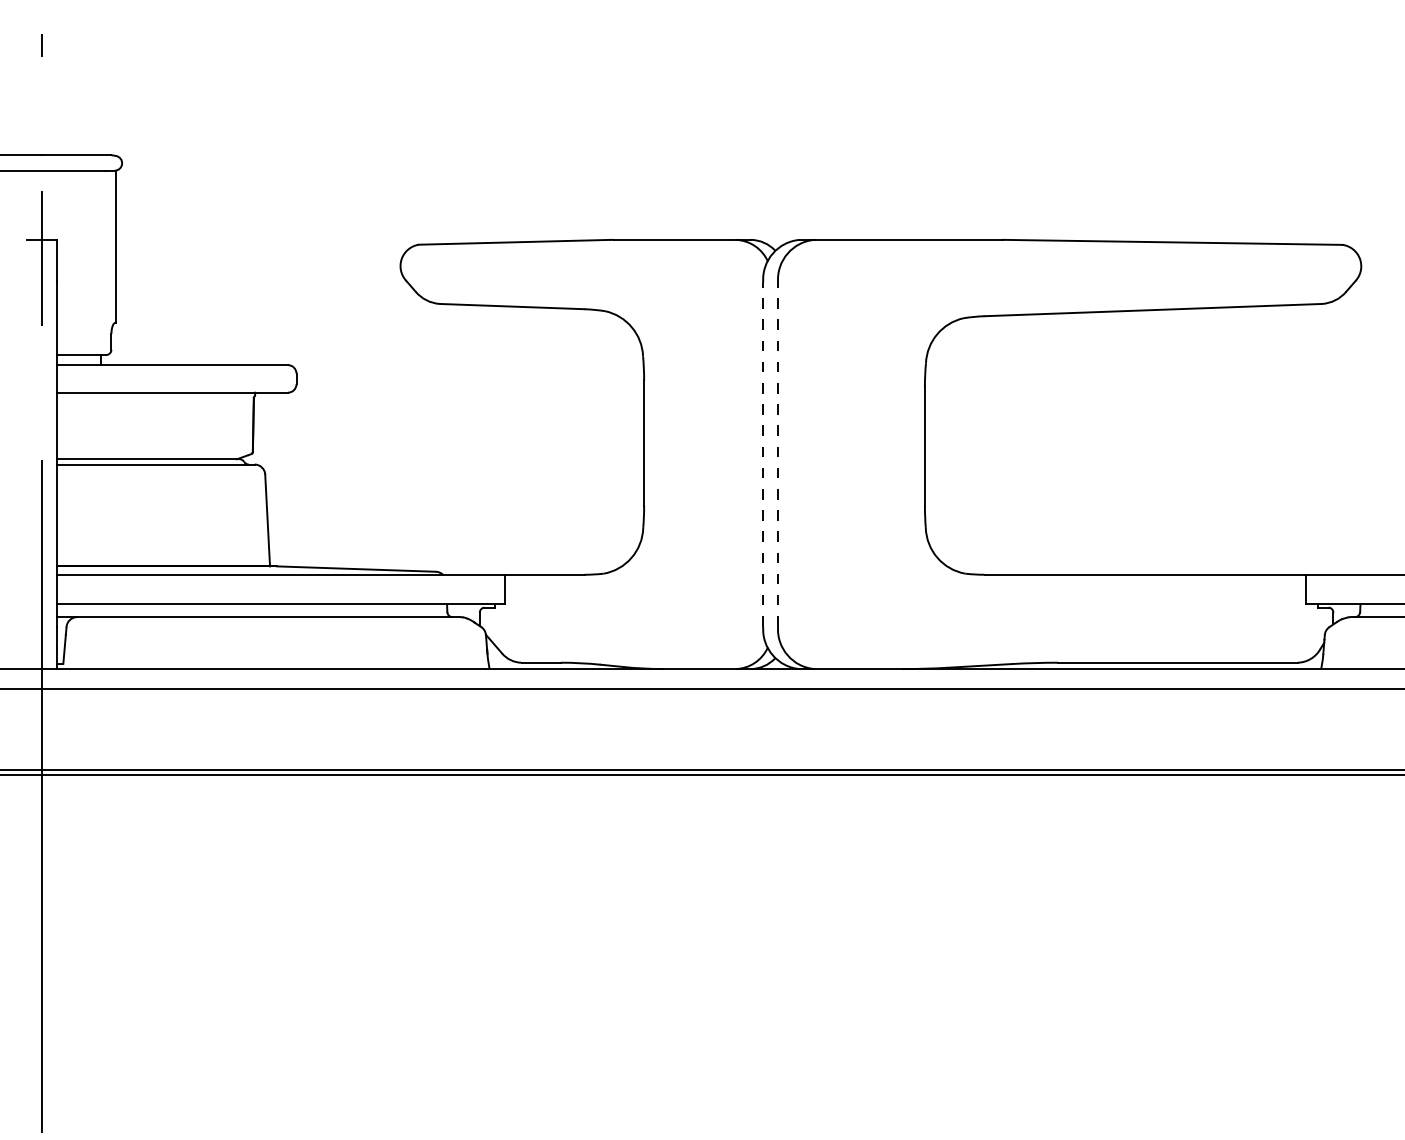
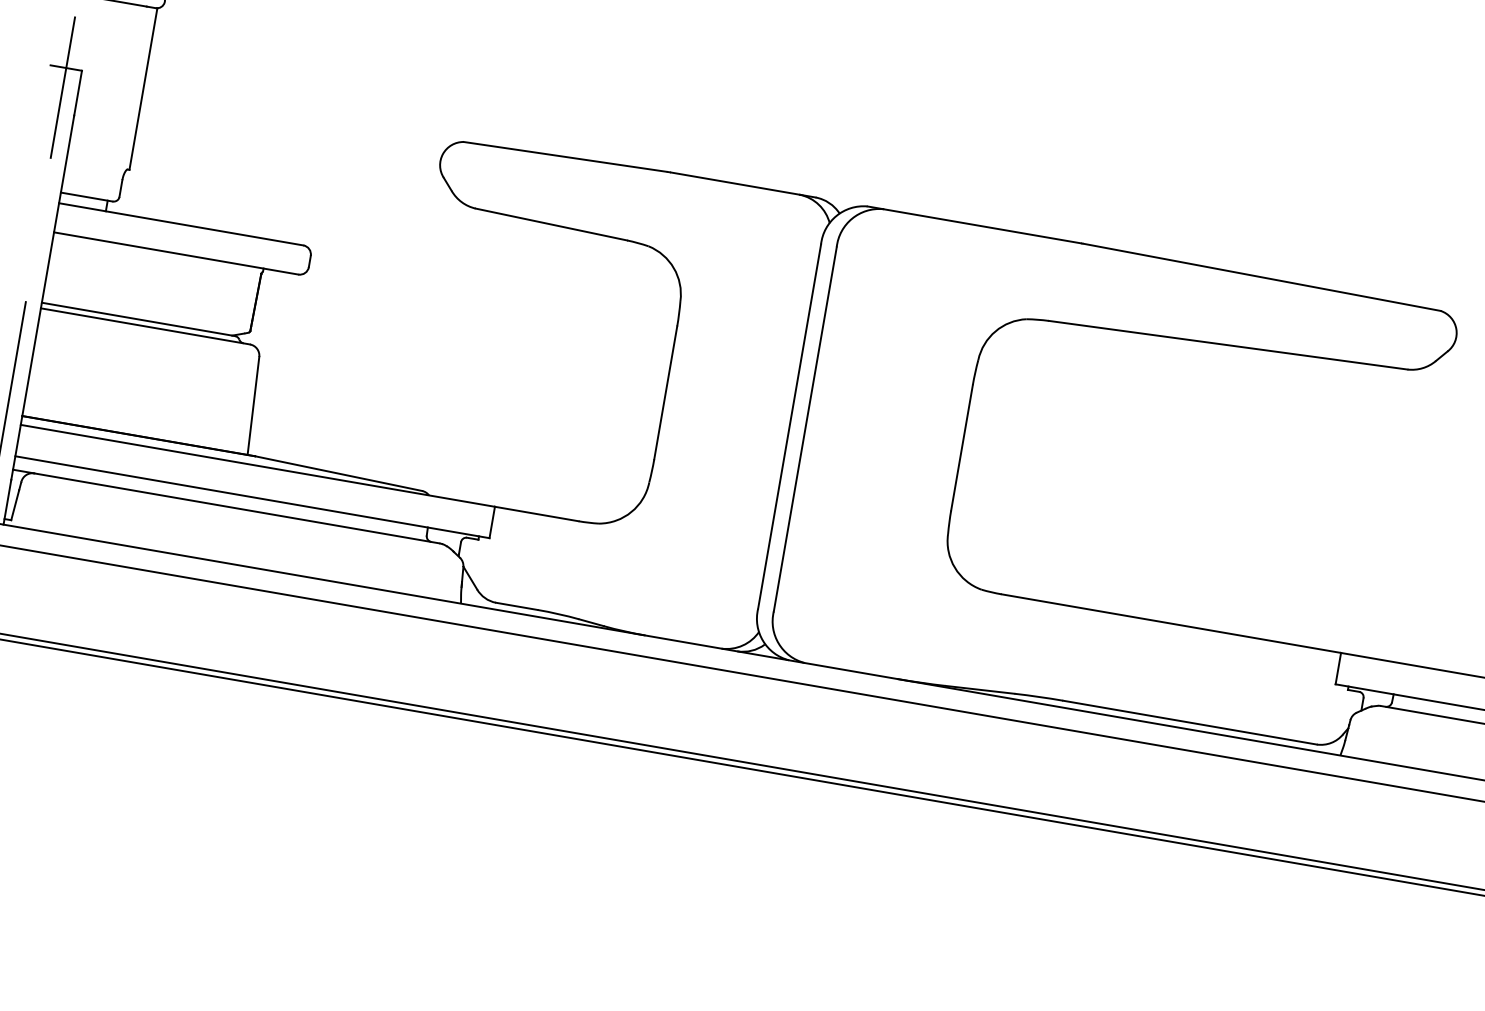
line: (763, 453) -> (790, 425), dashed -> solid
line: (778, 453) -> (805, 428), dashed -> solid

